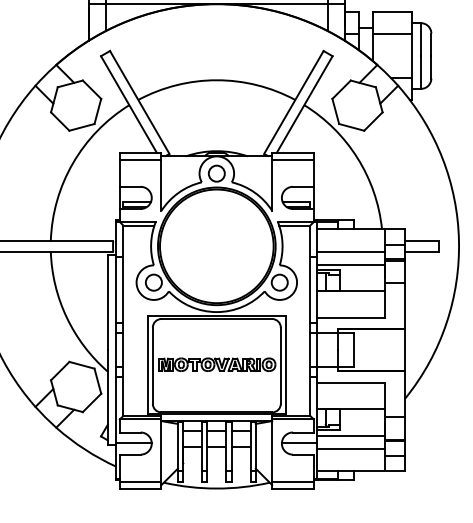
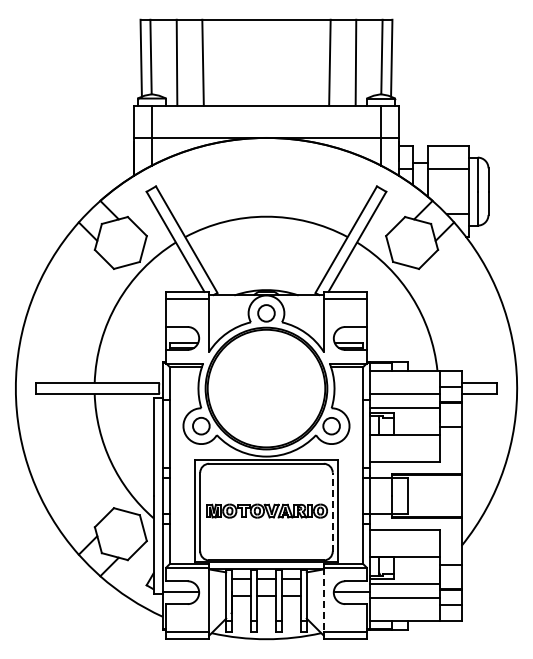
line: (280, 365) -> (332, 511), solid -> dashed
line: (271, 451) -> (323, 600), solid -> dashed

